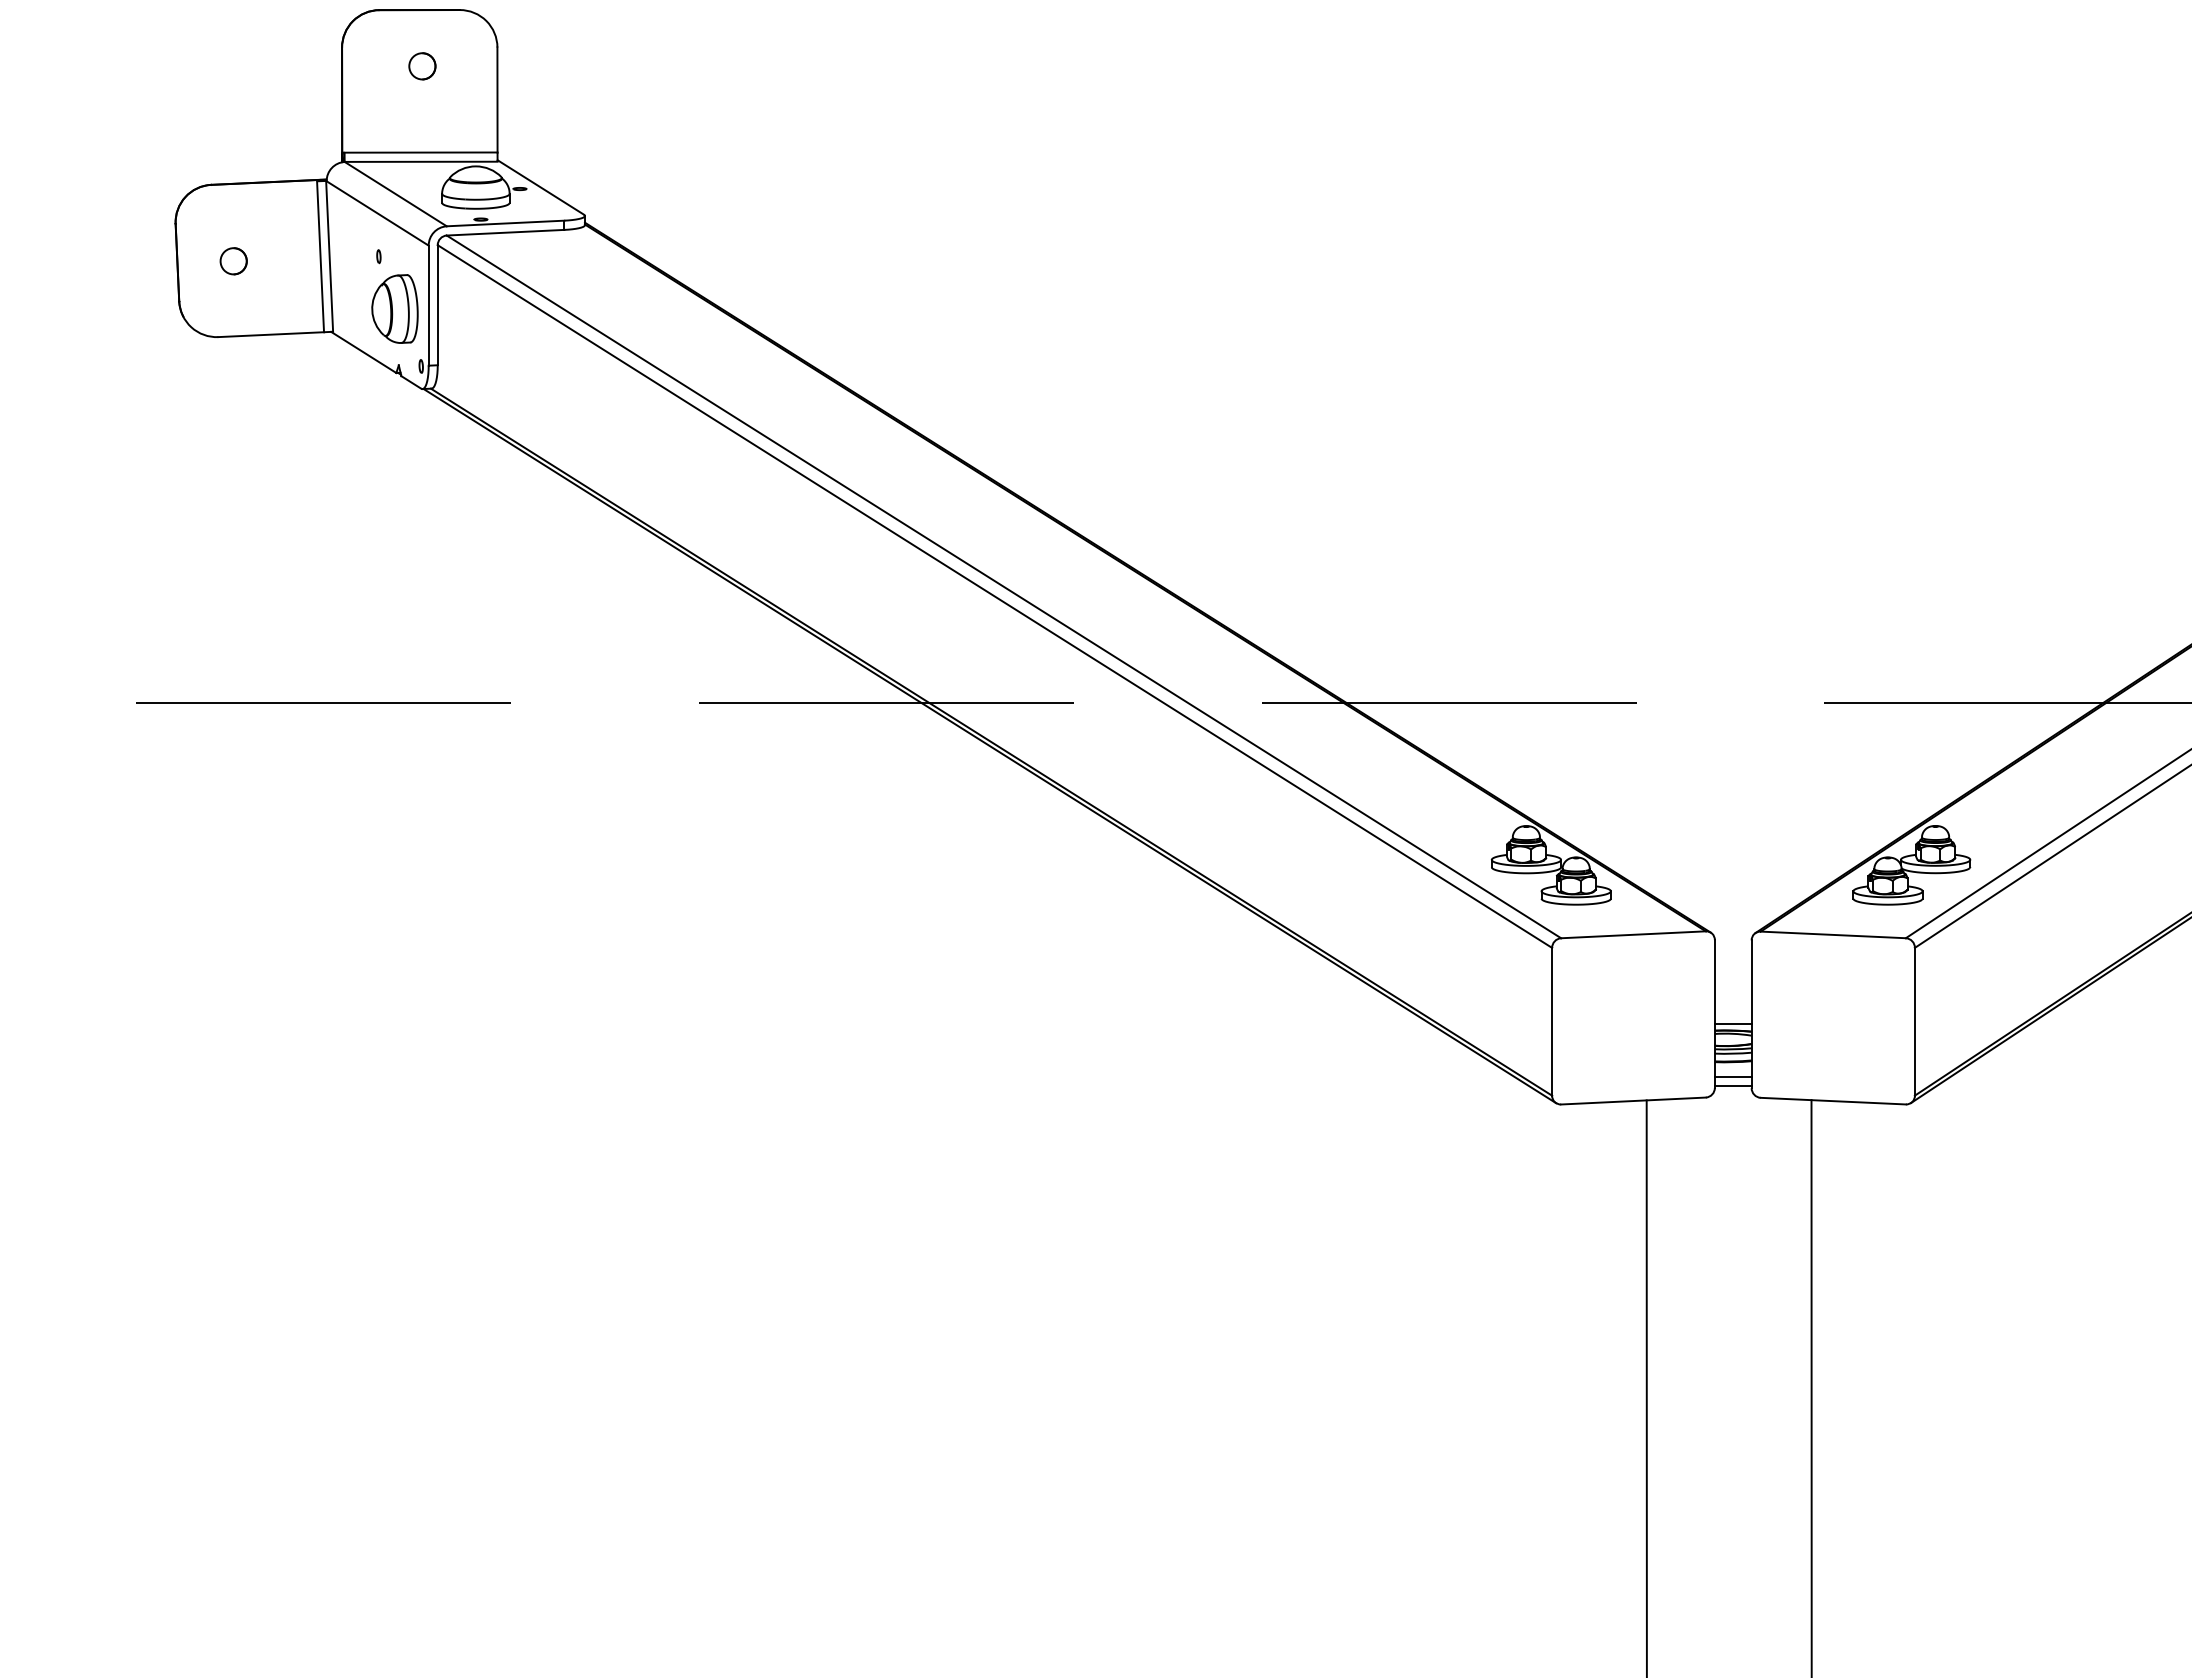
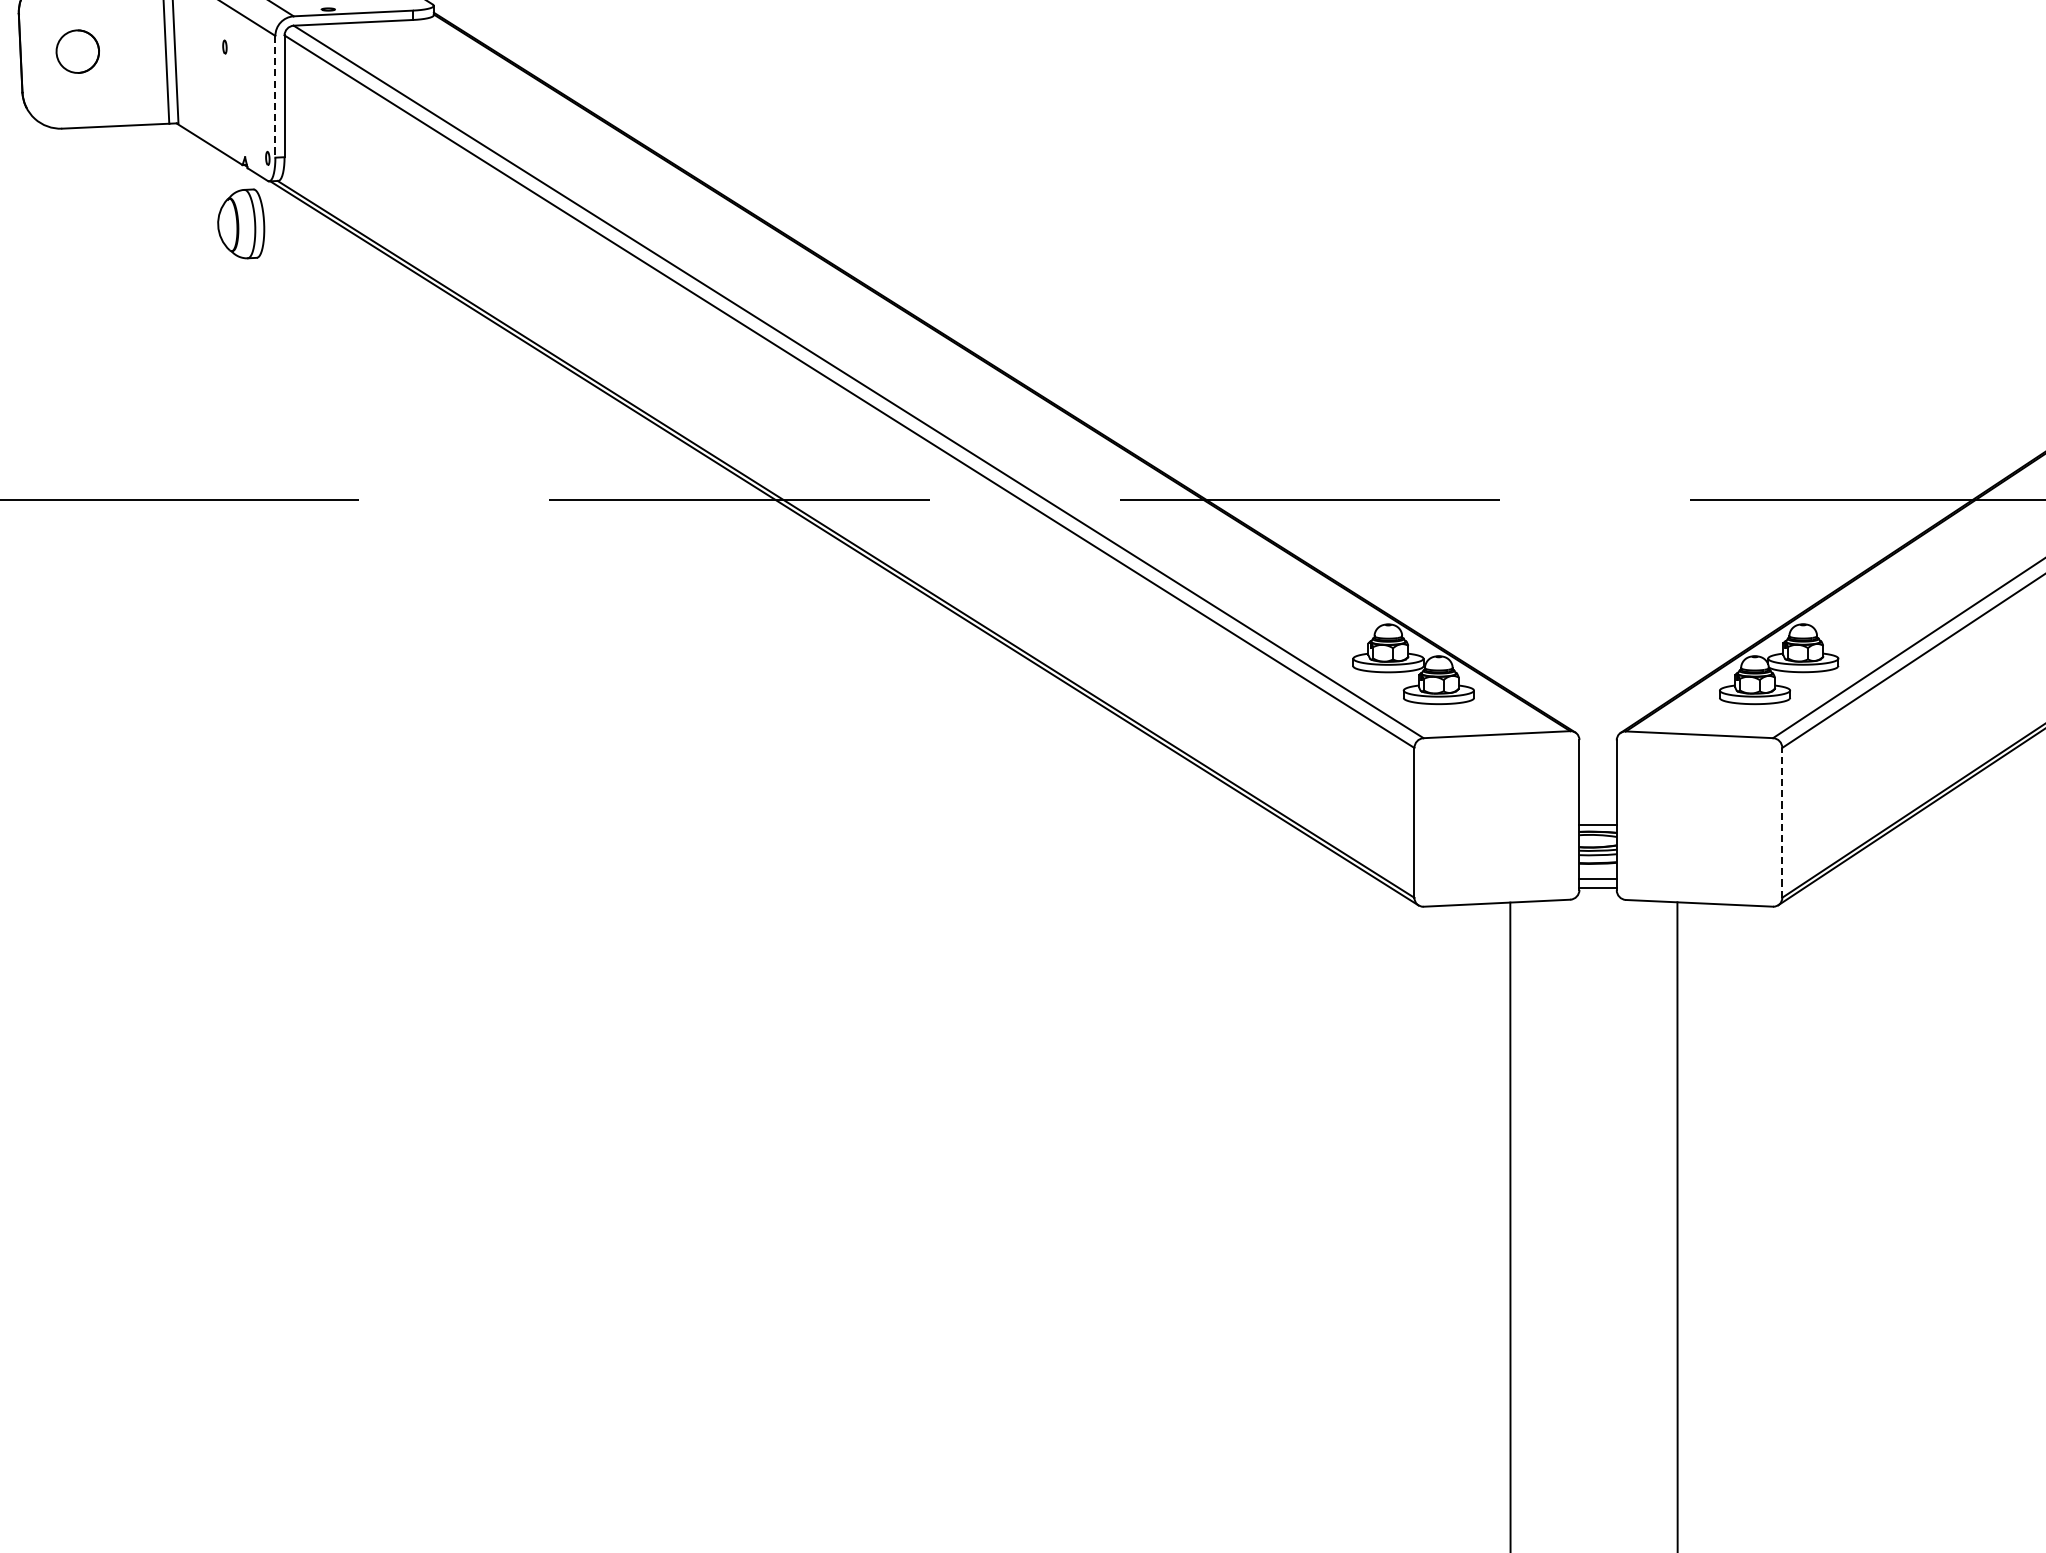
part: (233, 261) -> (77, 52), size x1.6
line: (428, 306) -> (275, 97), solid -> dashed
part: (394, 308) -> (240, 223), moved
line: (1914, 1021) -> (1781, 822), solid -> dashed

